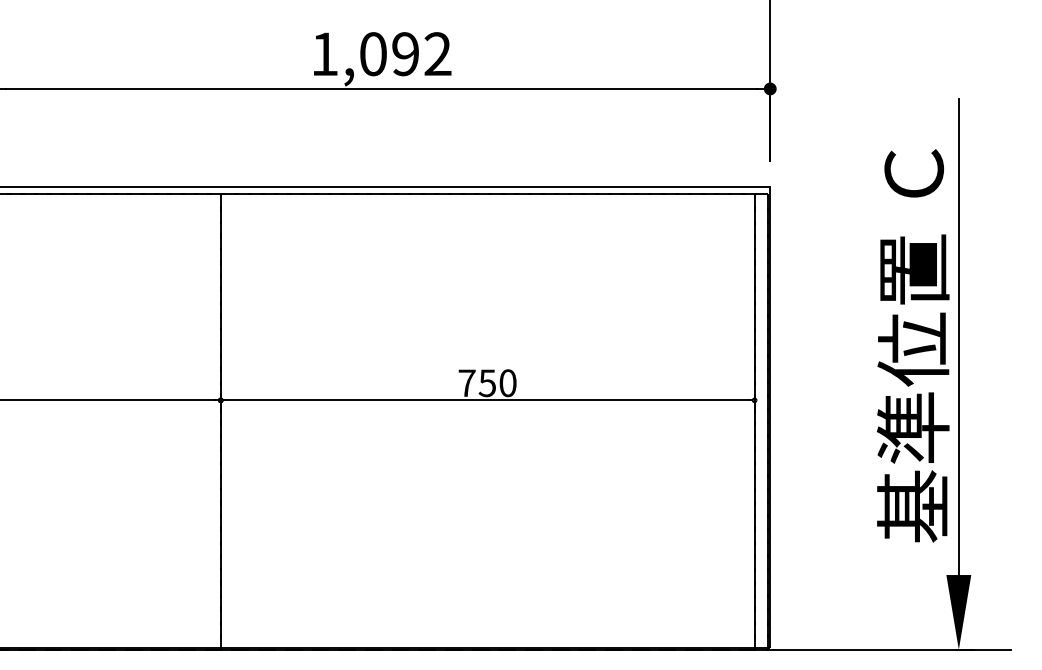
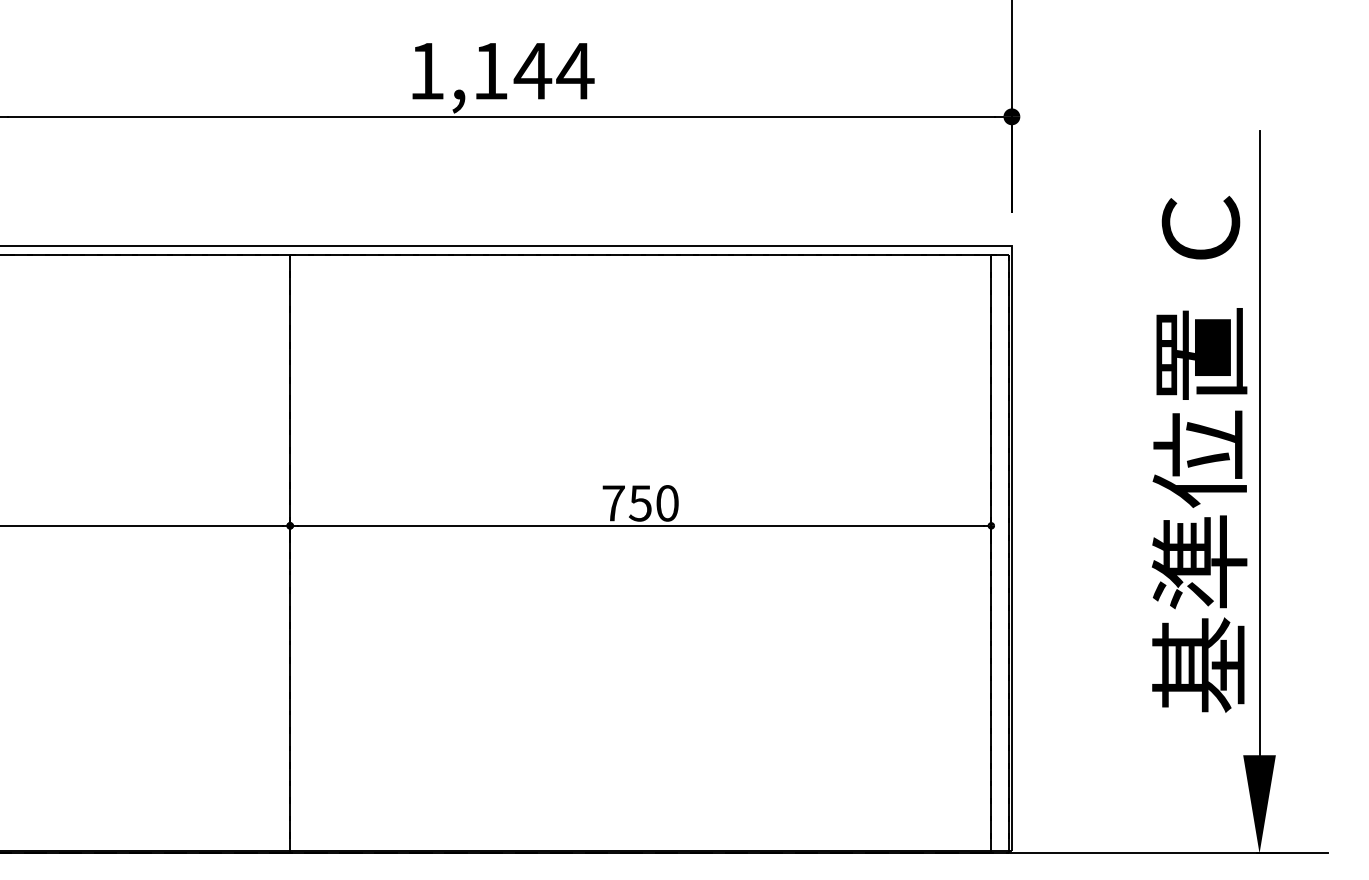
text: (406, 54) -> (534, 71), 1,092 -> 1,144

